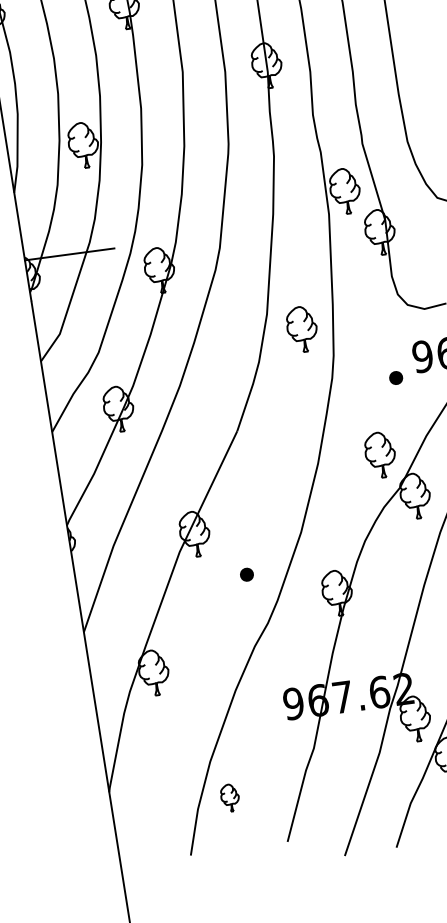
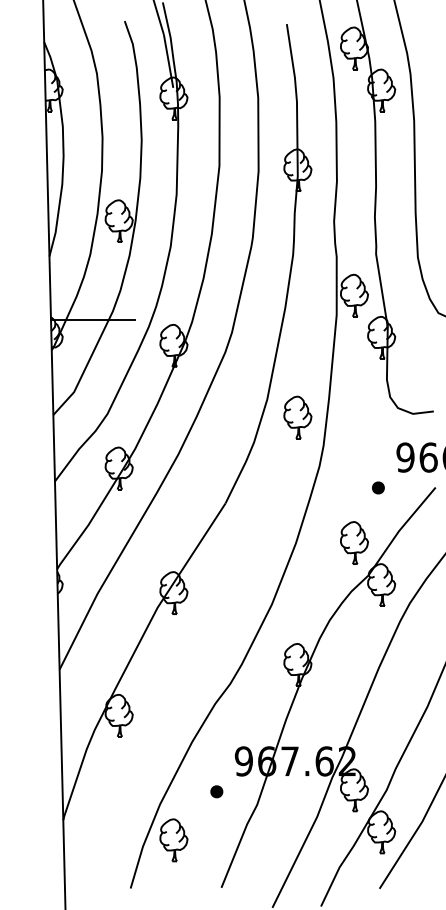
part: (396, 377) -> (378, 487), moved
part: (246, 574) -> (216, 791), moved
part: (229, 798) -> (173, 840), size x1.67

